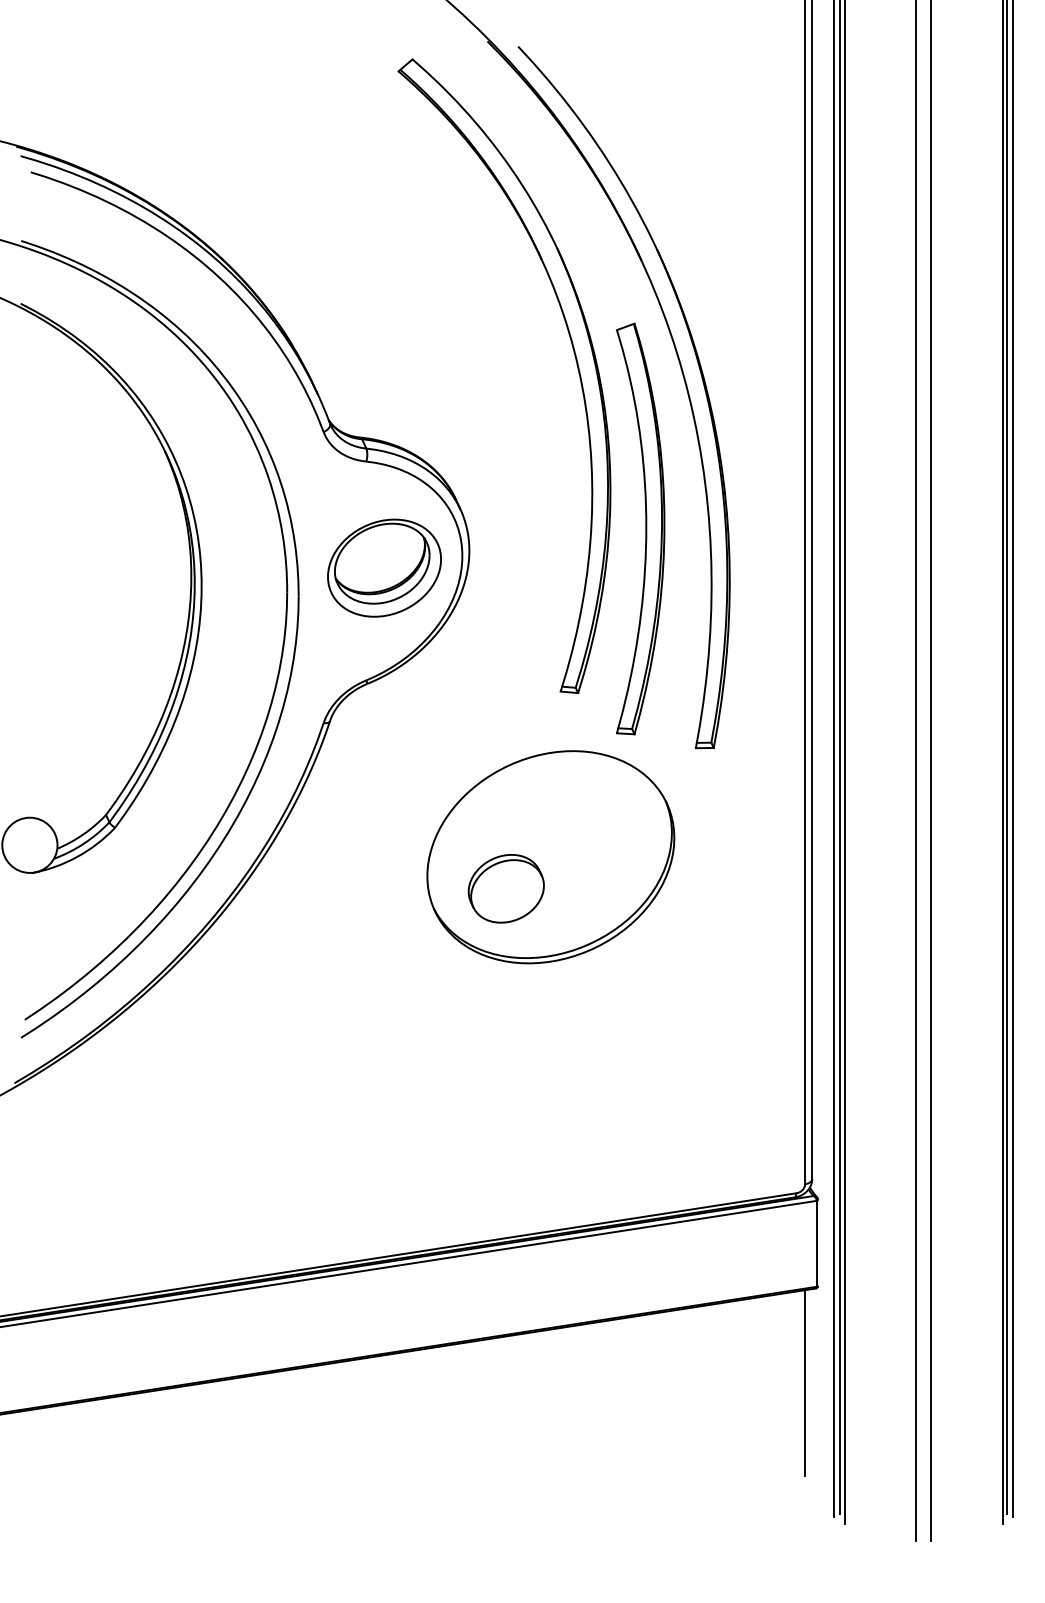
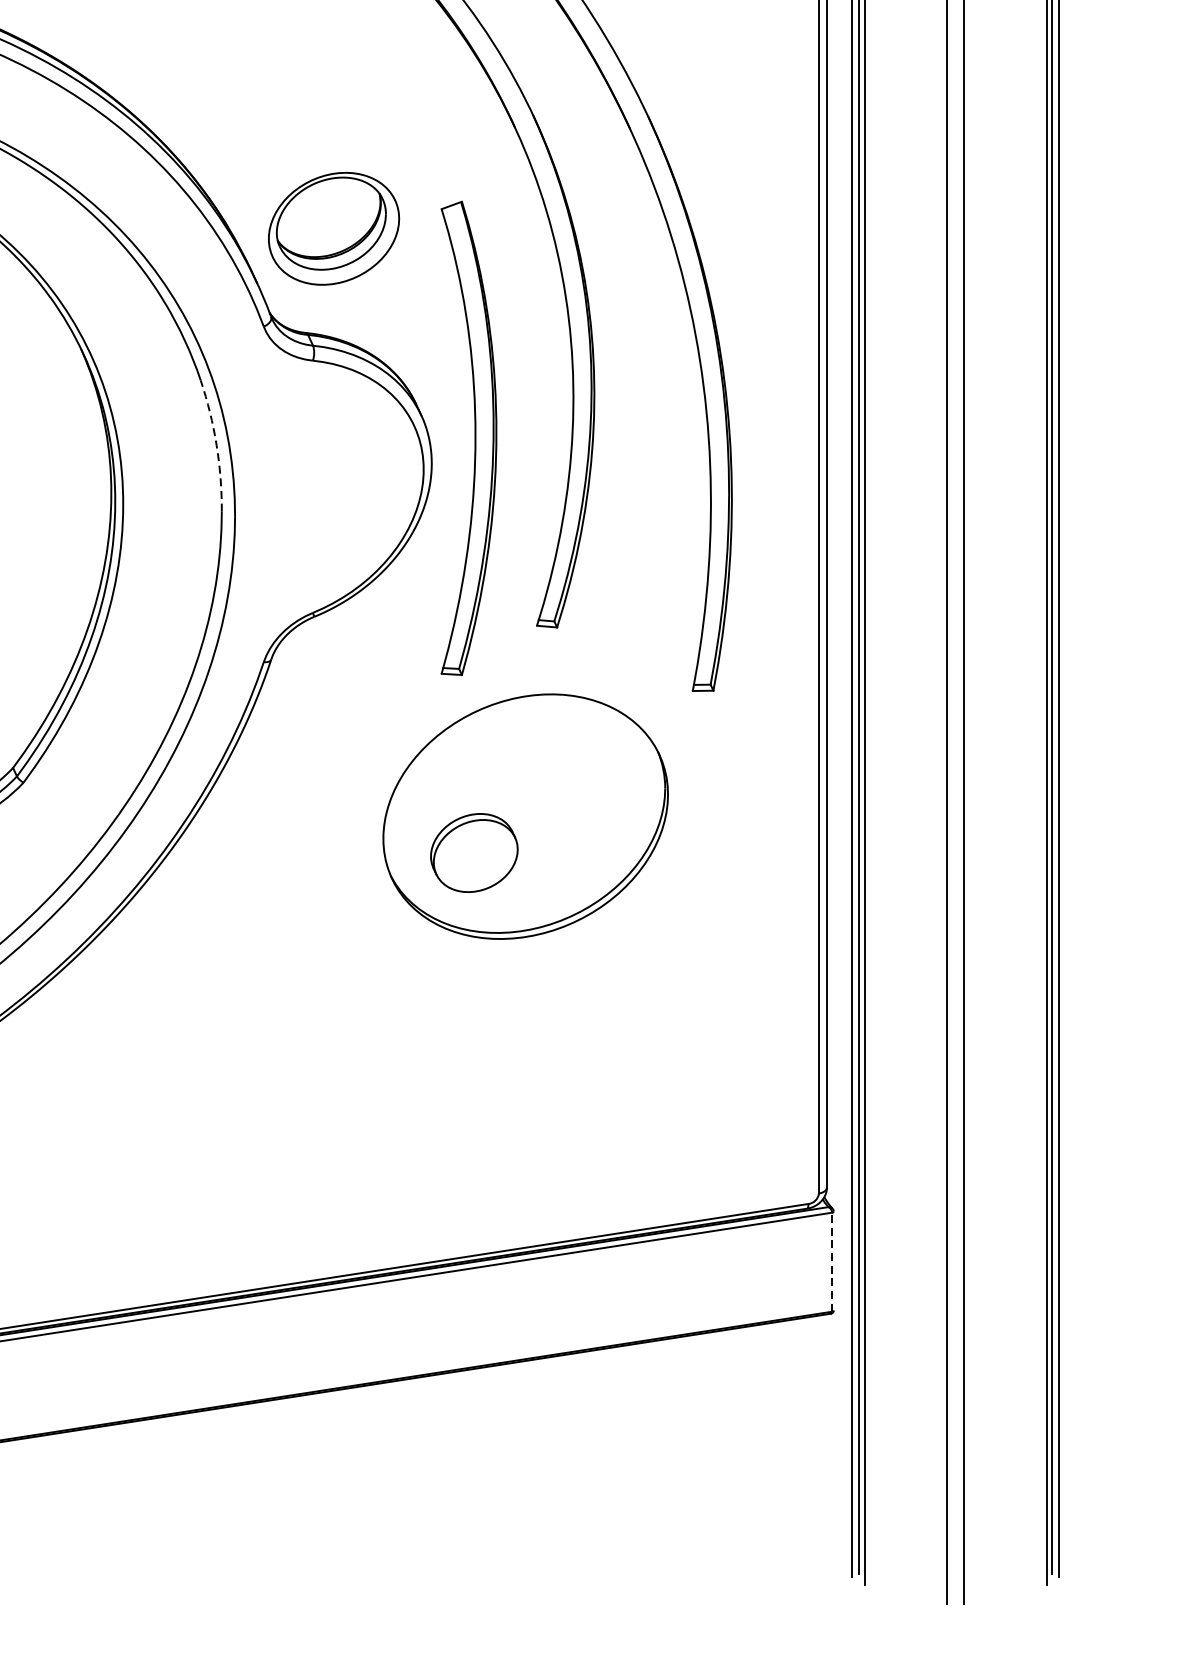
part: (640, 528) -> (468, 437), moved
arc: (282, 534) -> (216, 444), solid -> dashed
part: (384, 567) -> (333, 228), moved
line: (816, 1243) -> (831, 1261), solid -> dashed
line: (804, 1383) -> (818, 1423), removed

